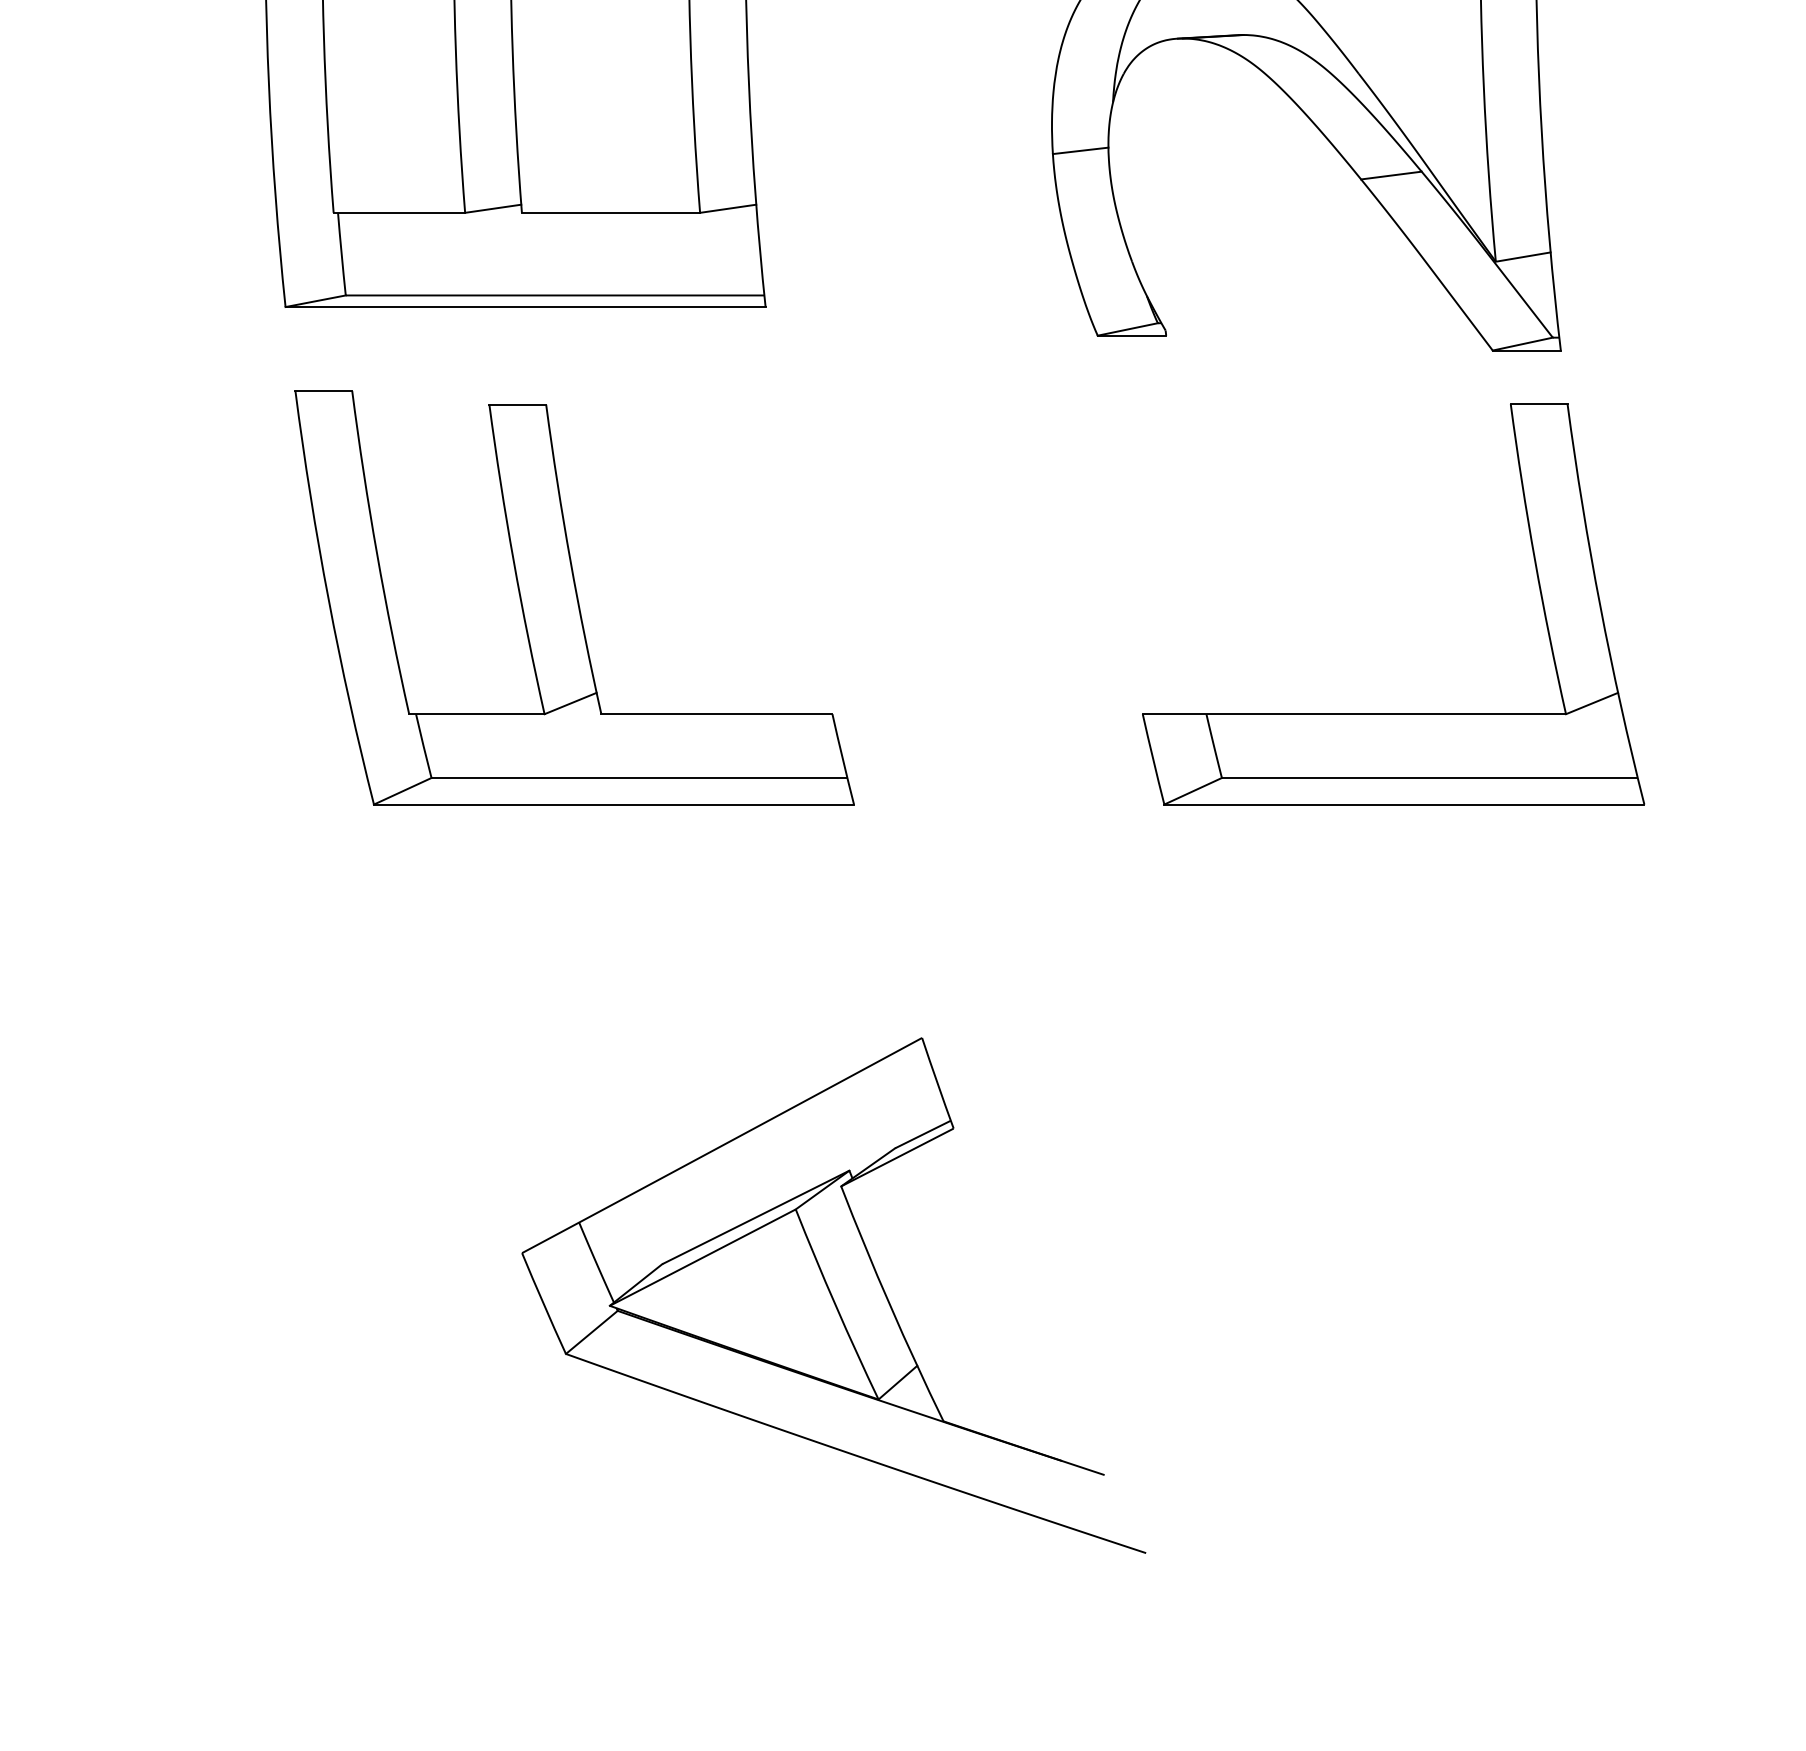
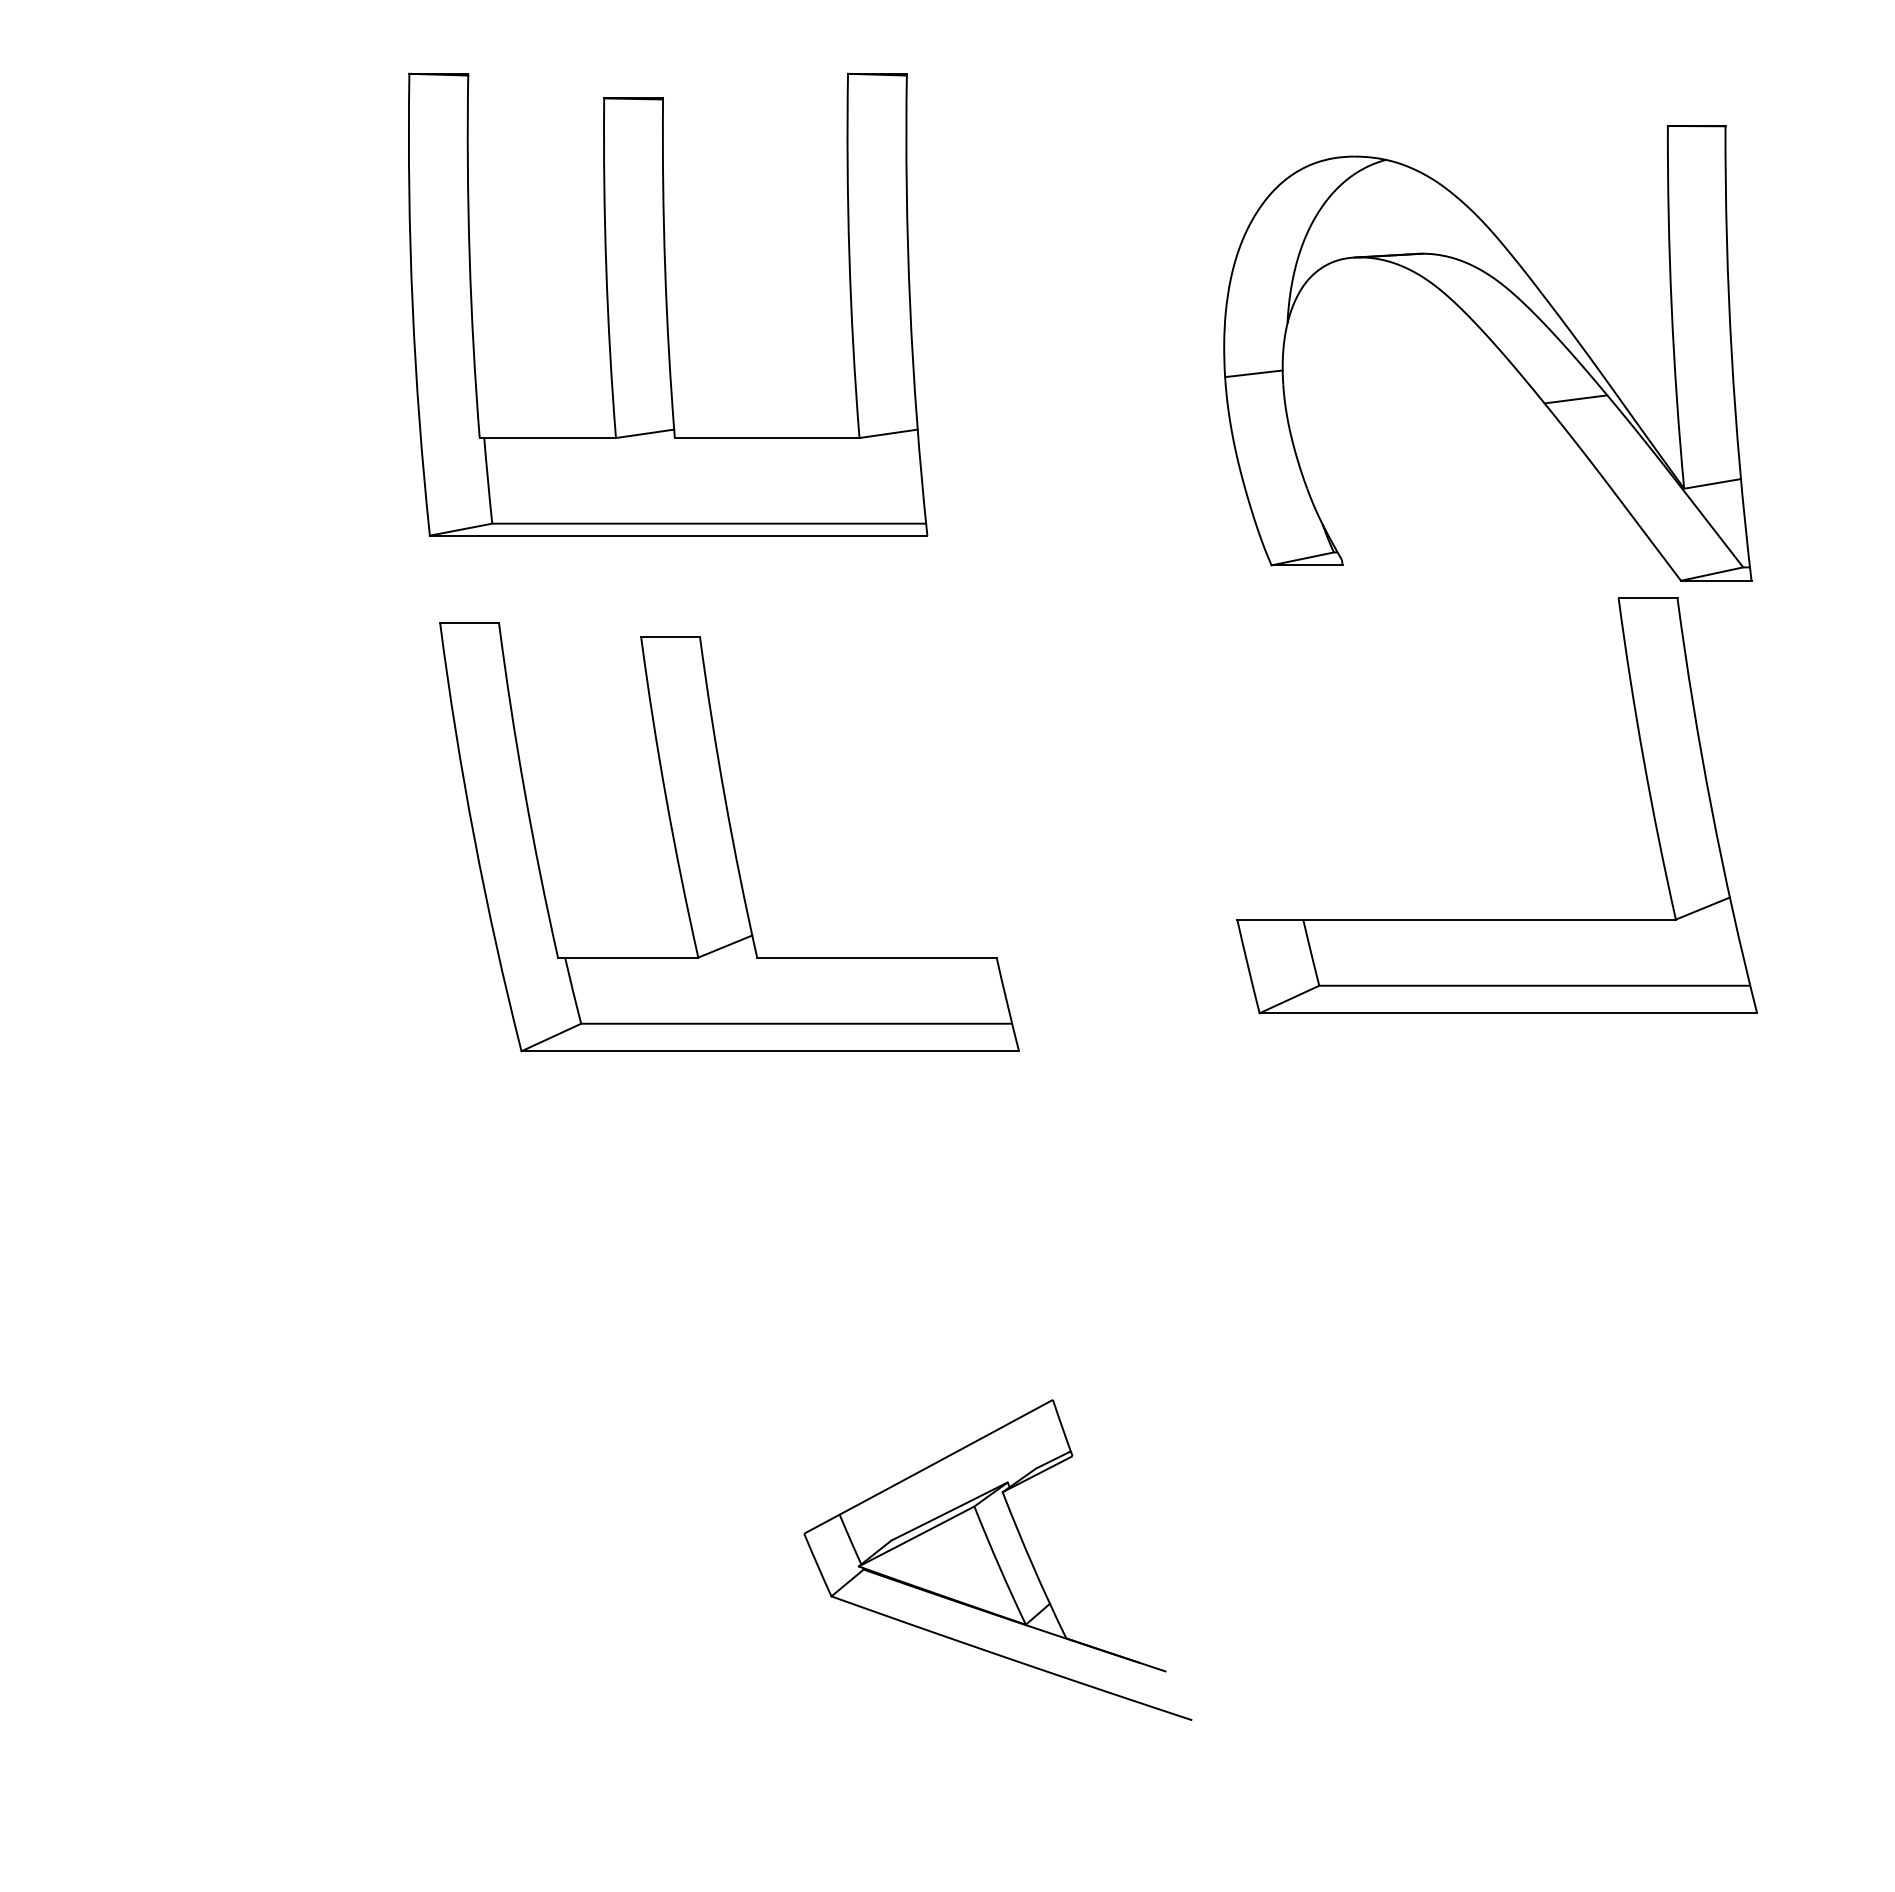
part: (1392, 714) -> (1496, 919), moved
part: (833, 1294) -> (997, 1559), size x0.6

